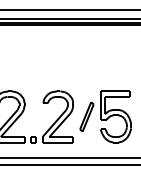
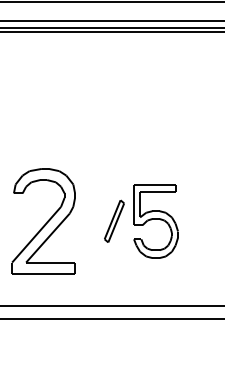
part: (105, 116) -> (141, 220), size x0.7

